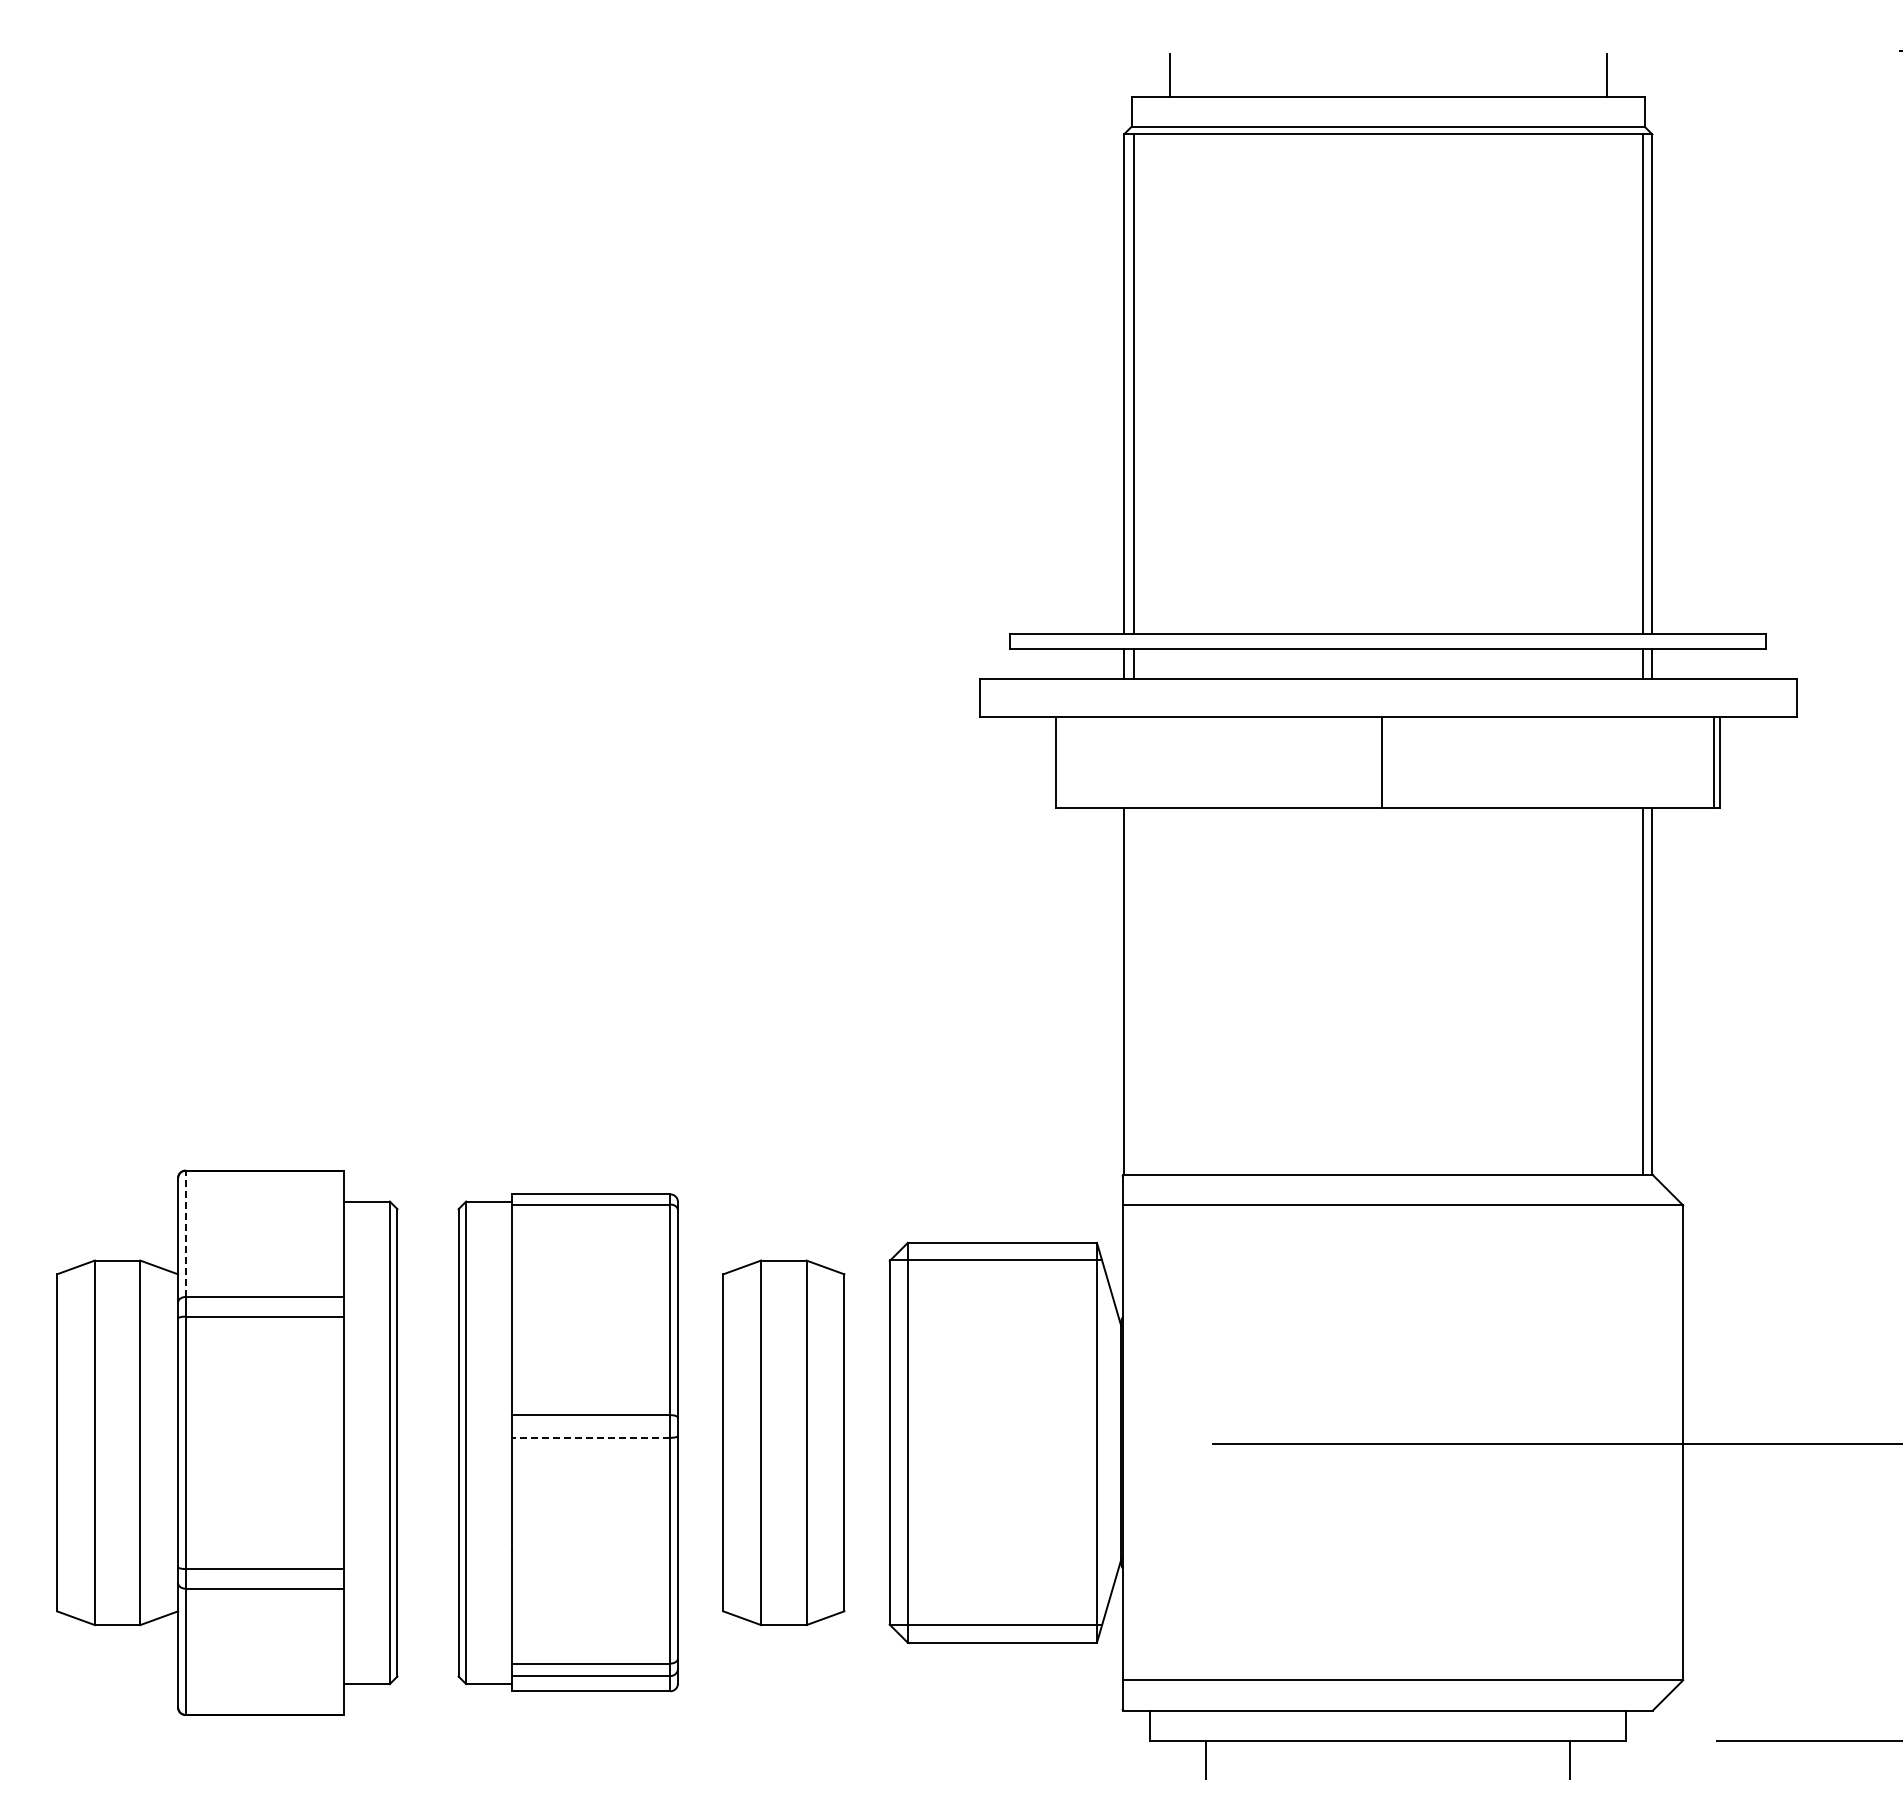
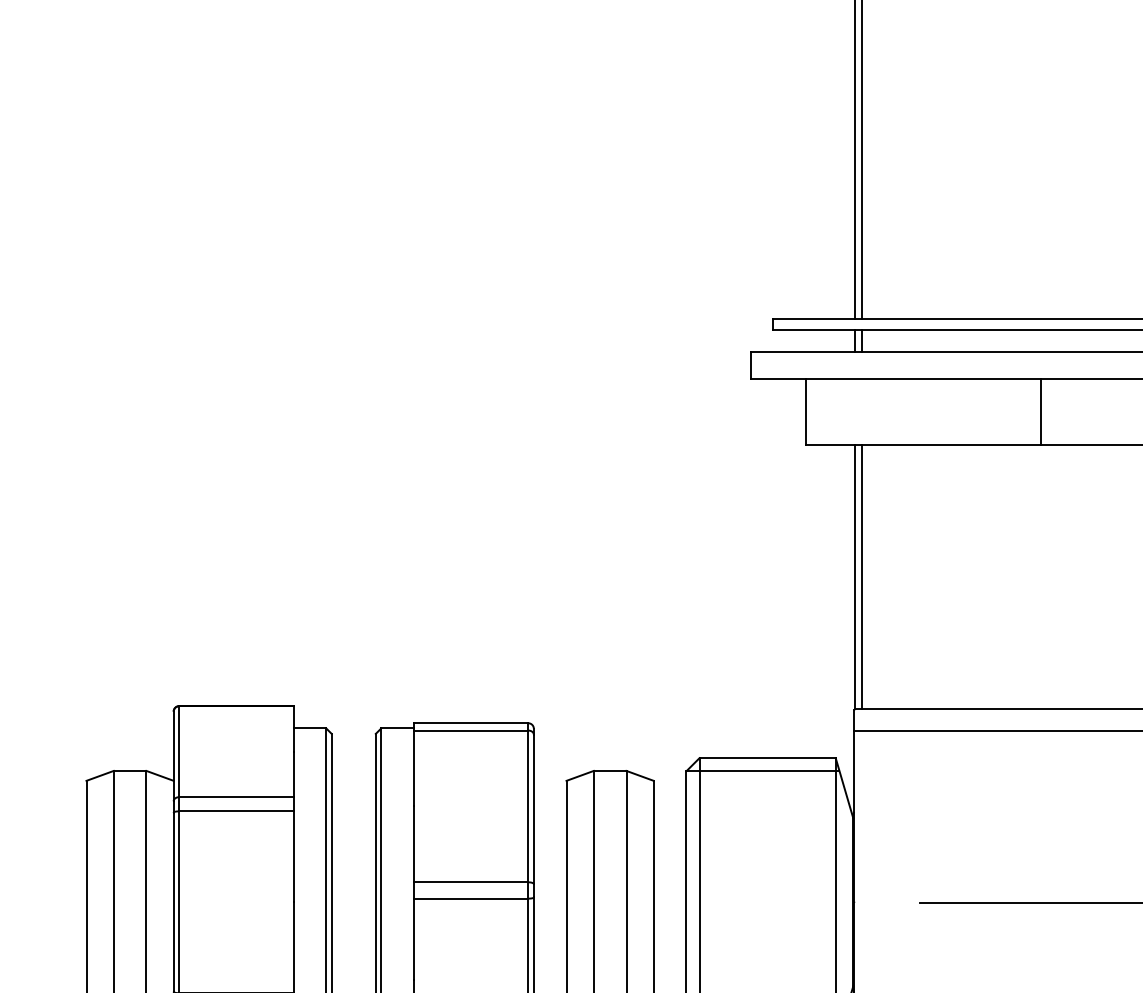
line: (1133, 991) -> (862, 577), added
line: (185, 1233) -> (179, 751), dashed -> solid
line: (590, 1437) -> (470, 898), dashed -> solid

